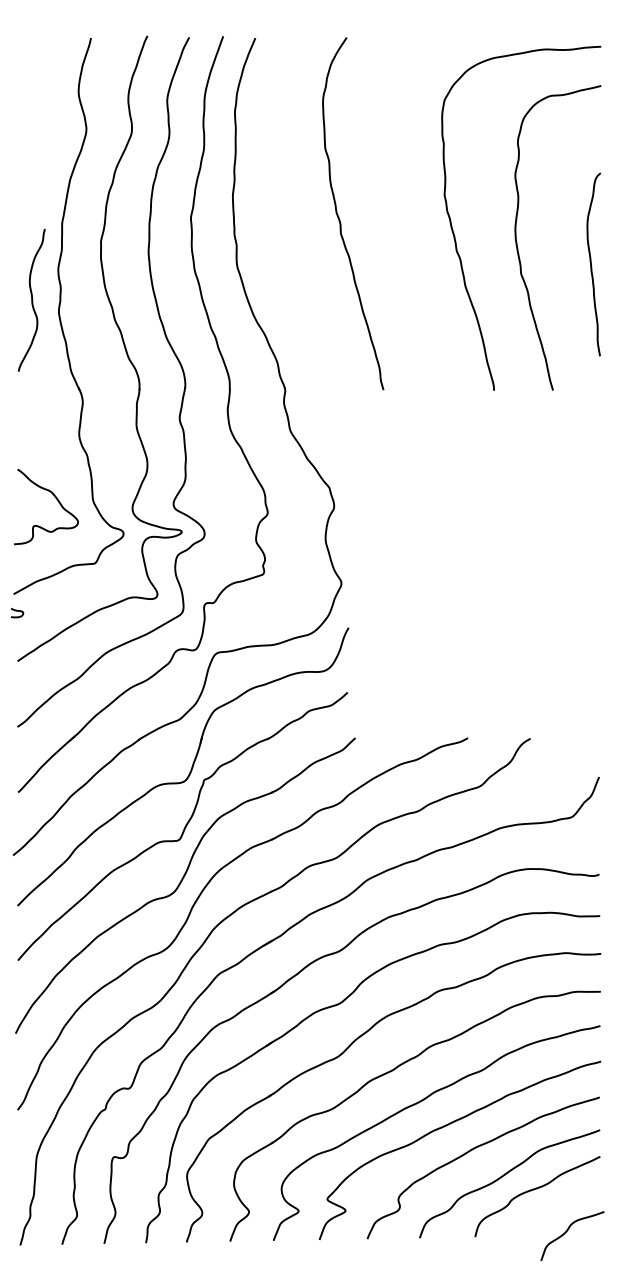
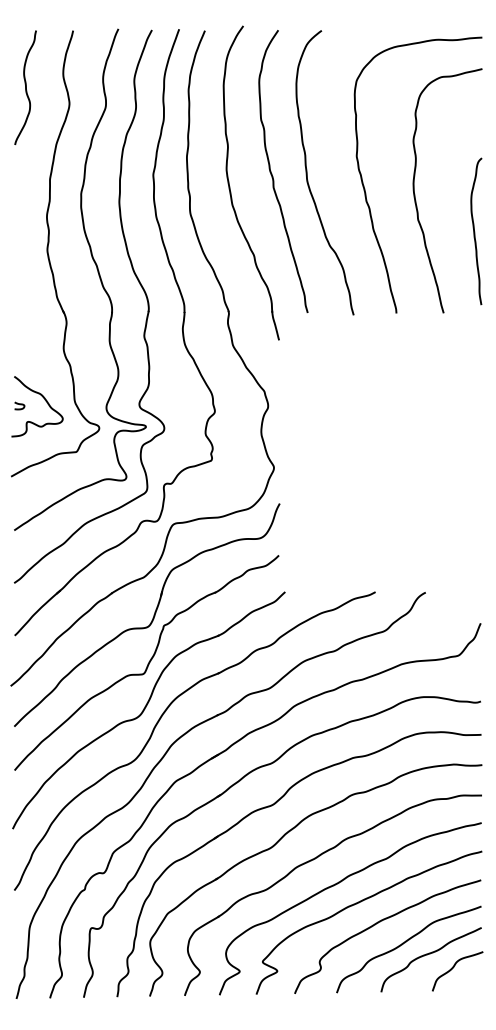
curve: (383, 215) -> (307, 172), added
part: (287, 235) -> (230, 188), added
curve: (591, 264) -> (474, 231), moved
curve: (31, 299) -> (25, 87), moved
curve: (17, 611) -> (19, 404), moved
curve: (567, 1231) -> (453, 967), moved

